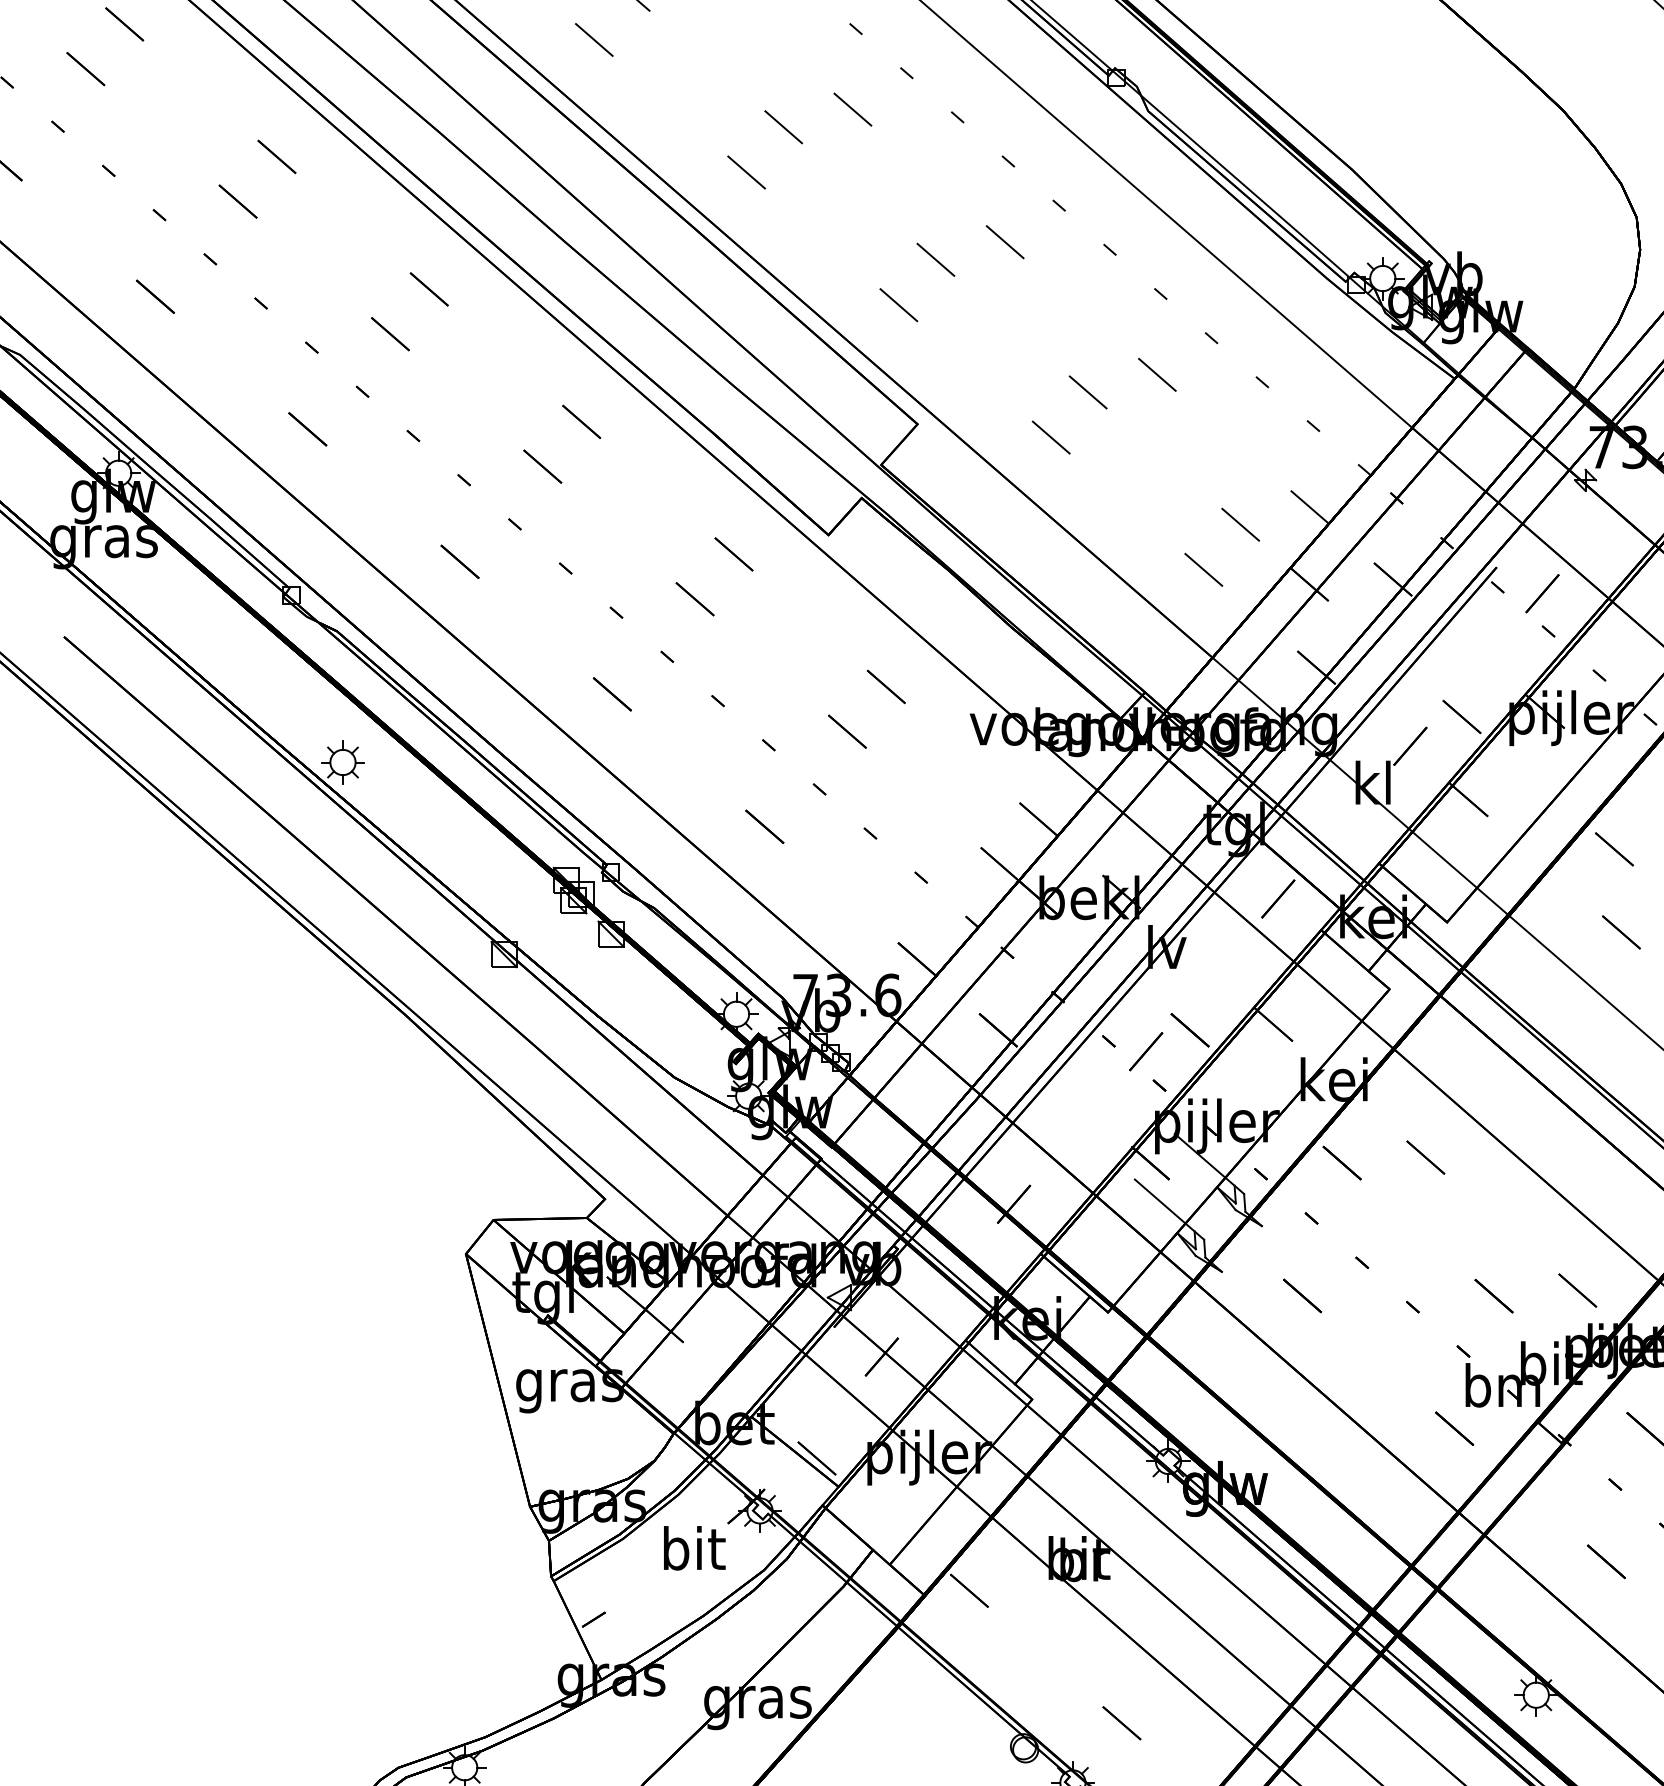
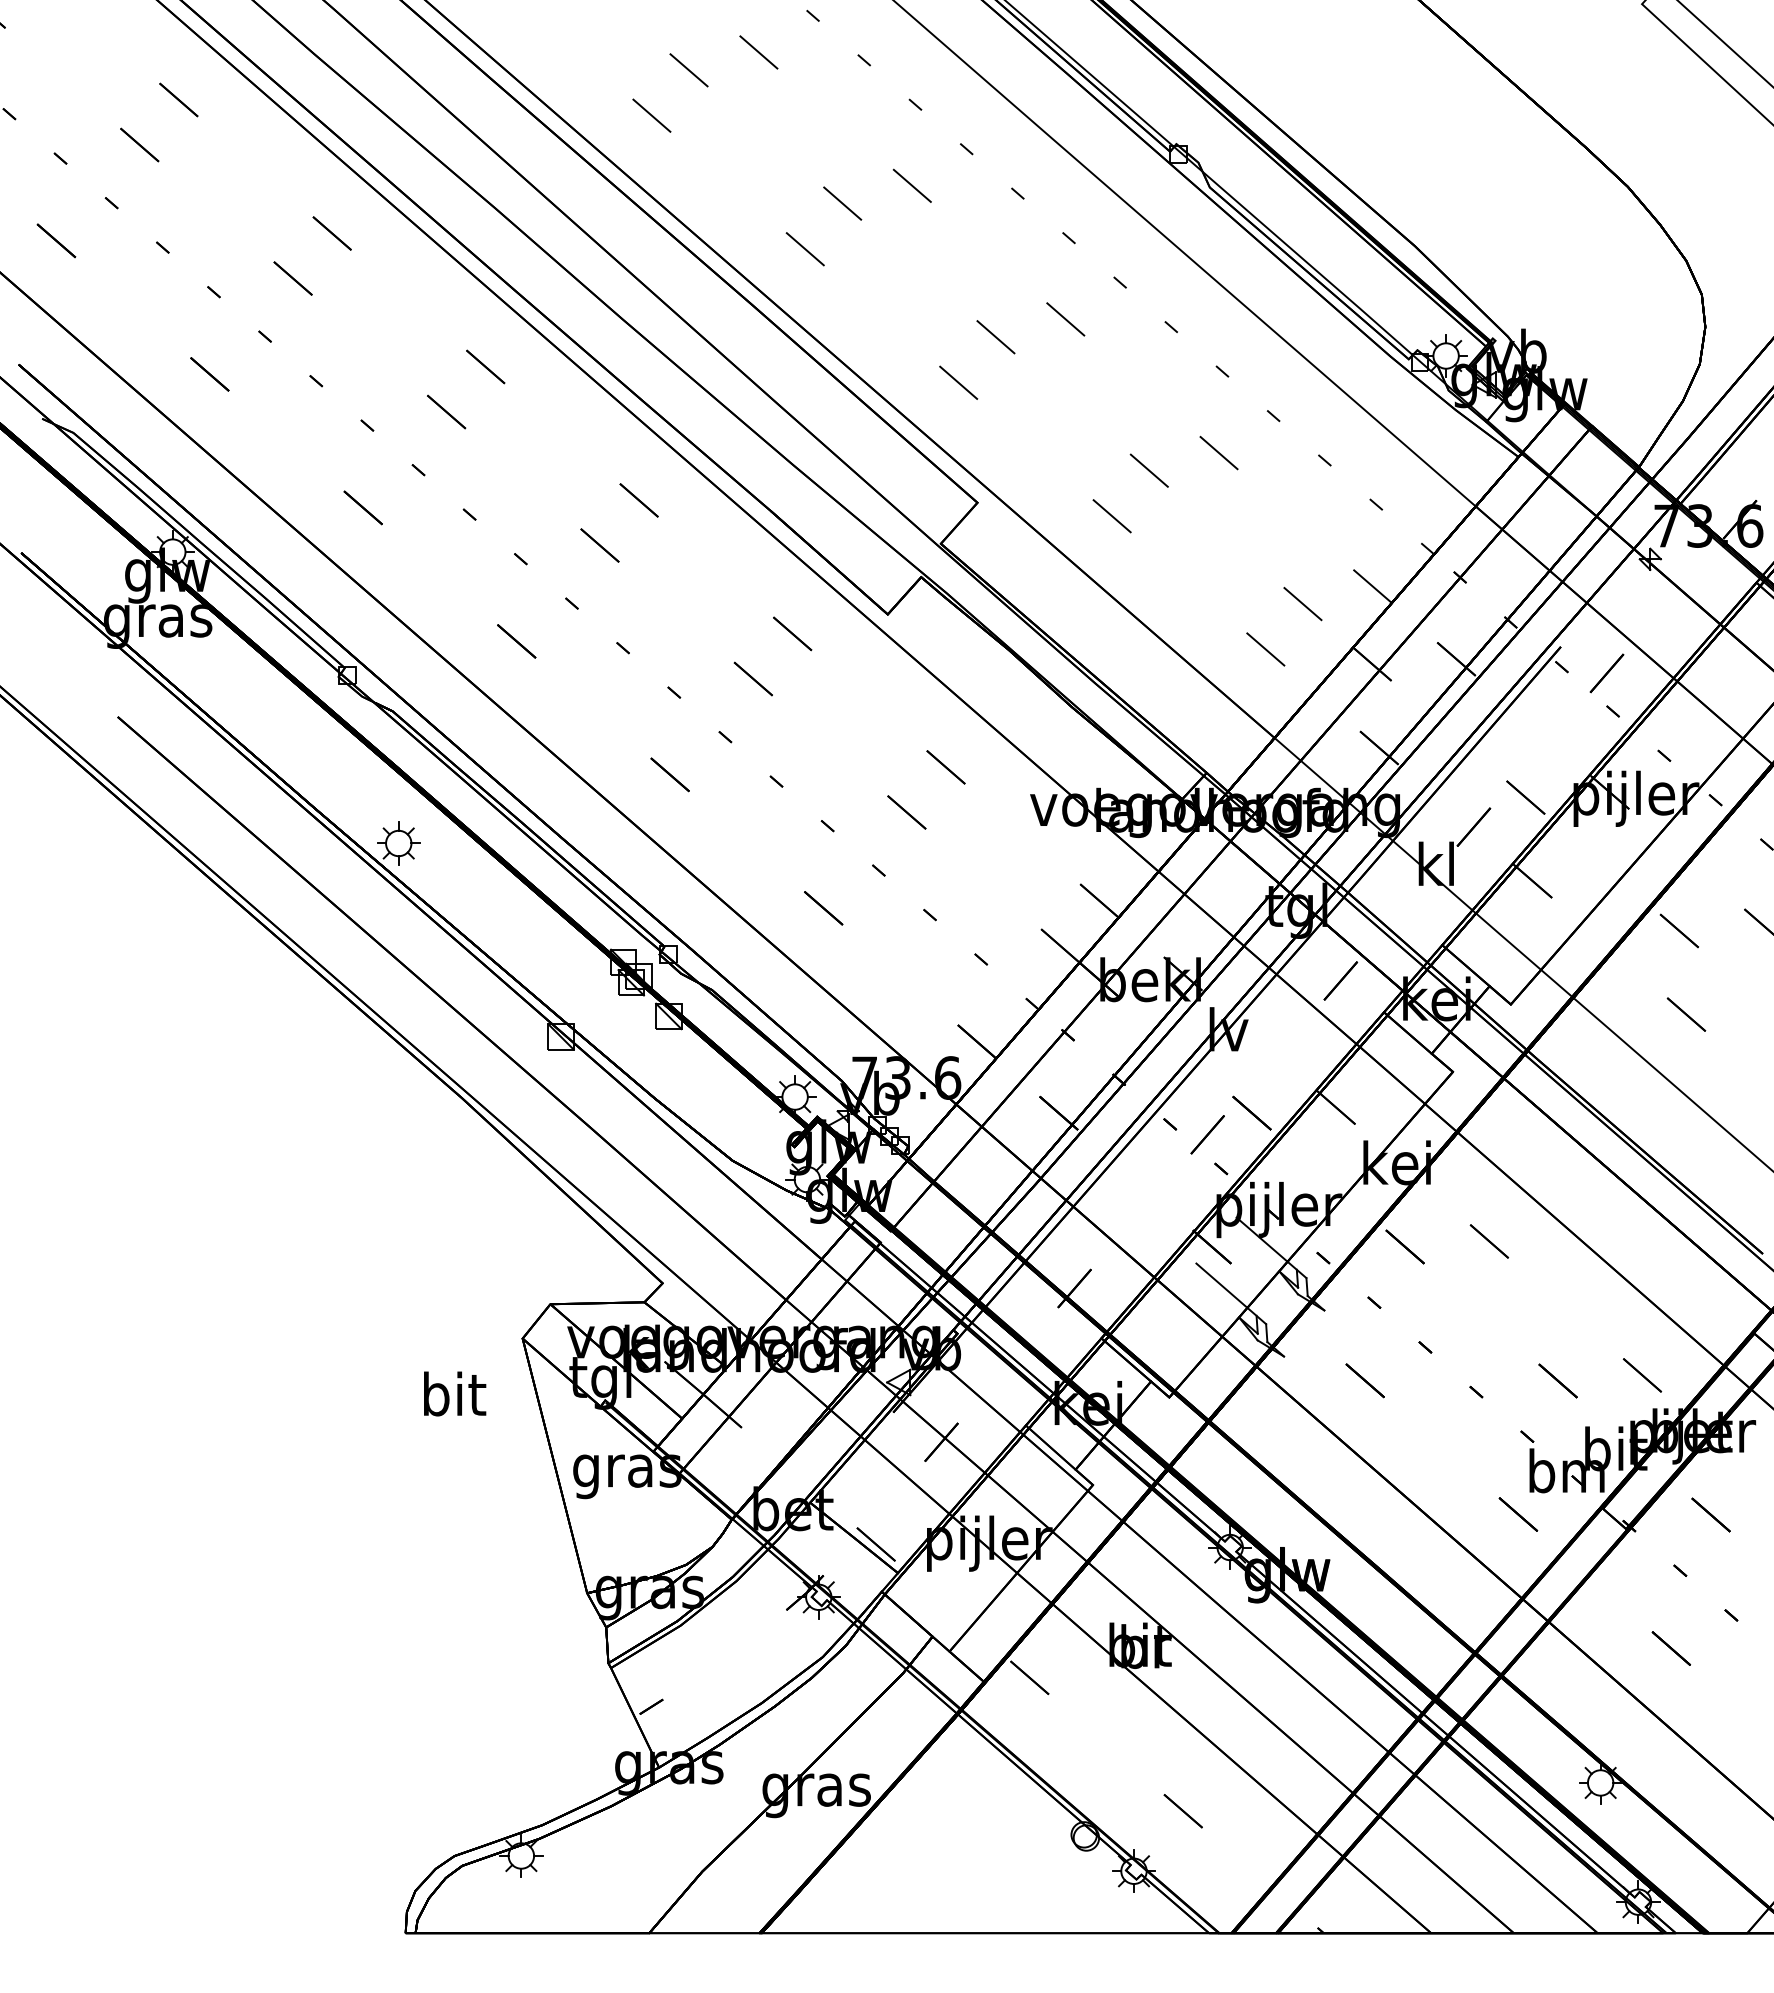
text: (695, 1547) -> (455, 1393), moved

